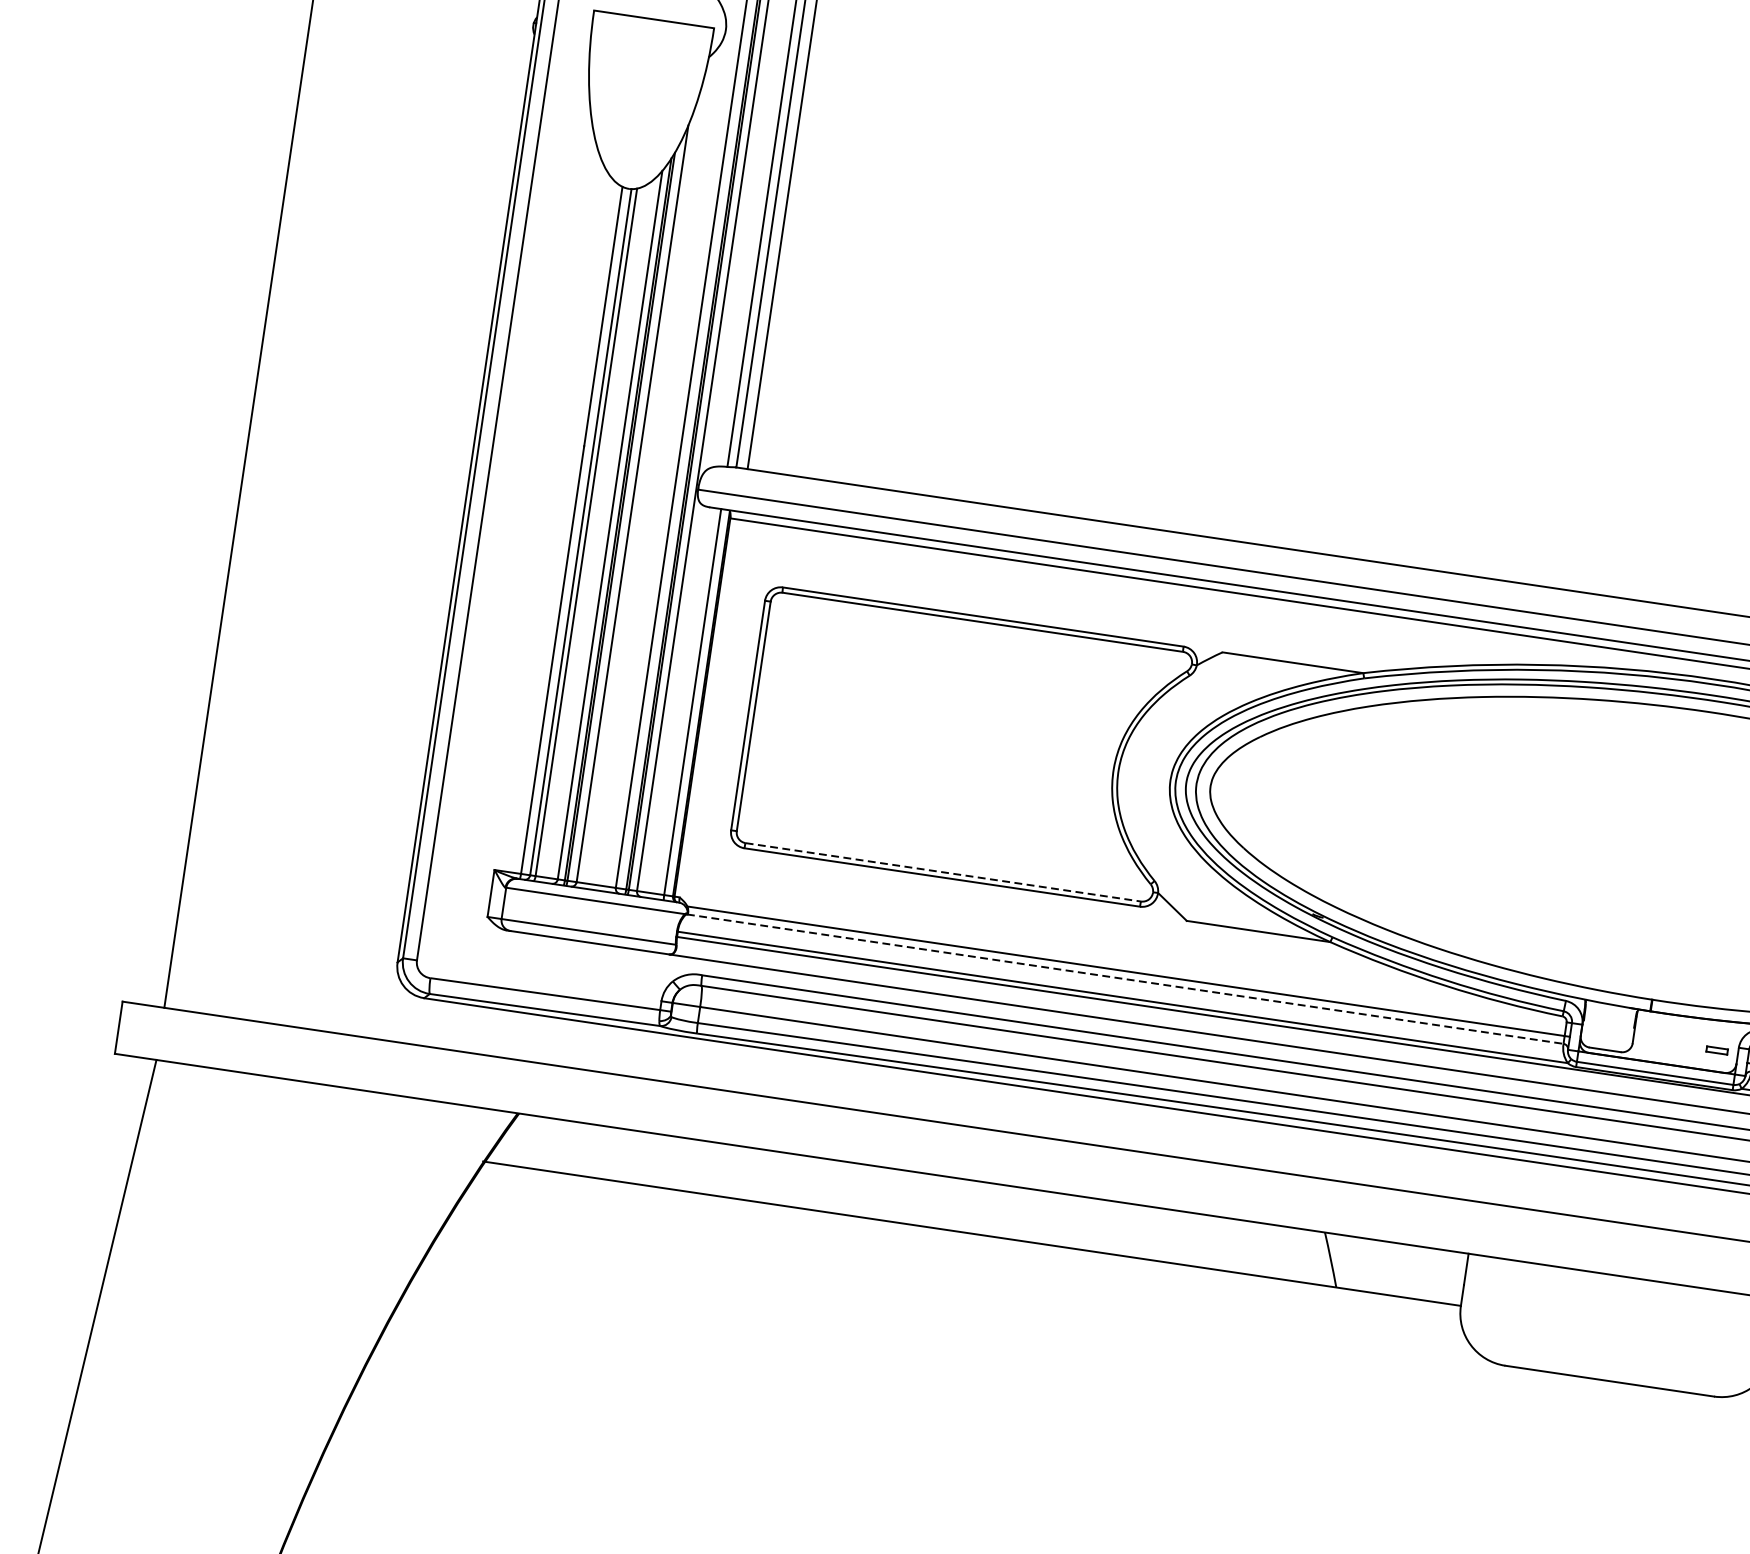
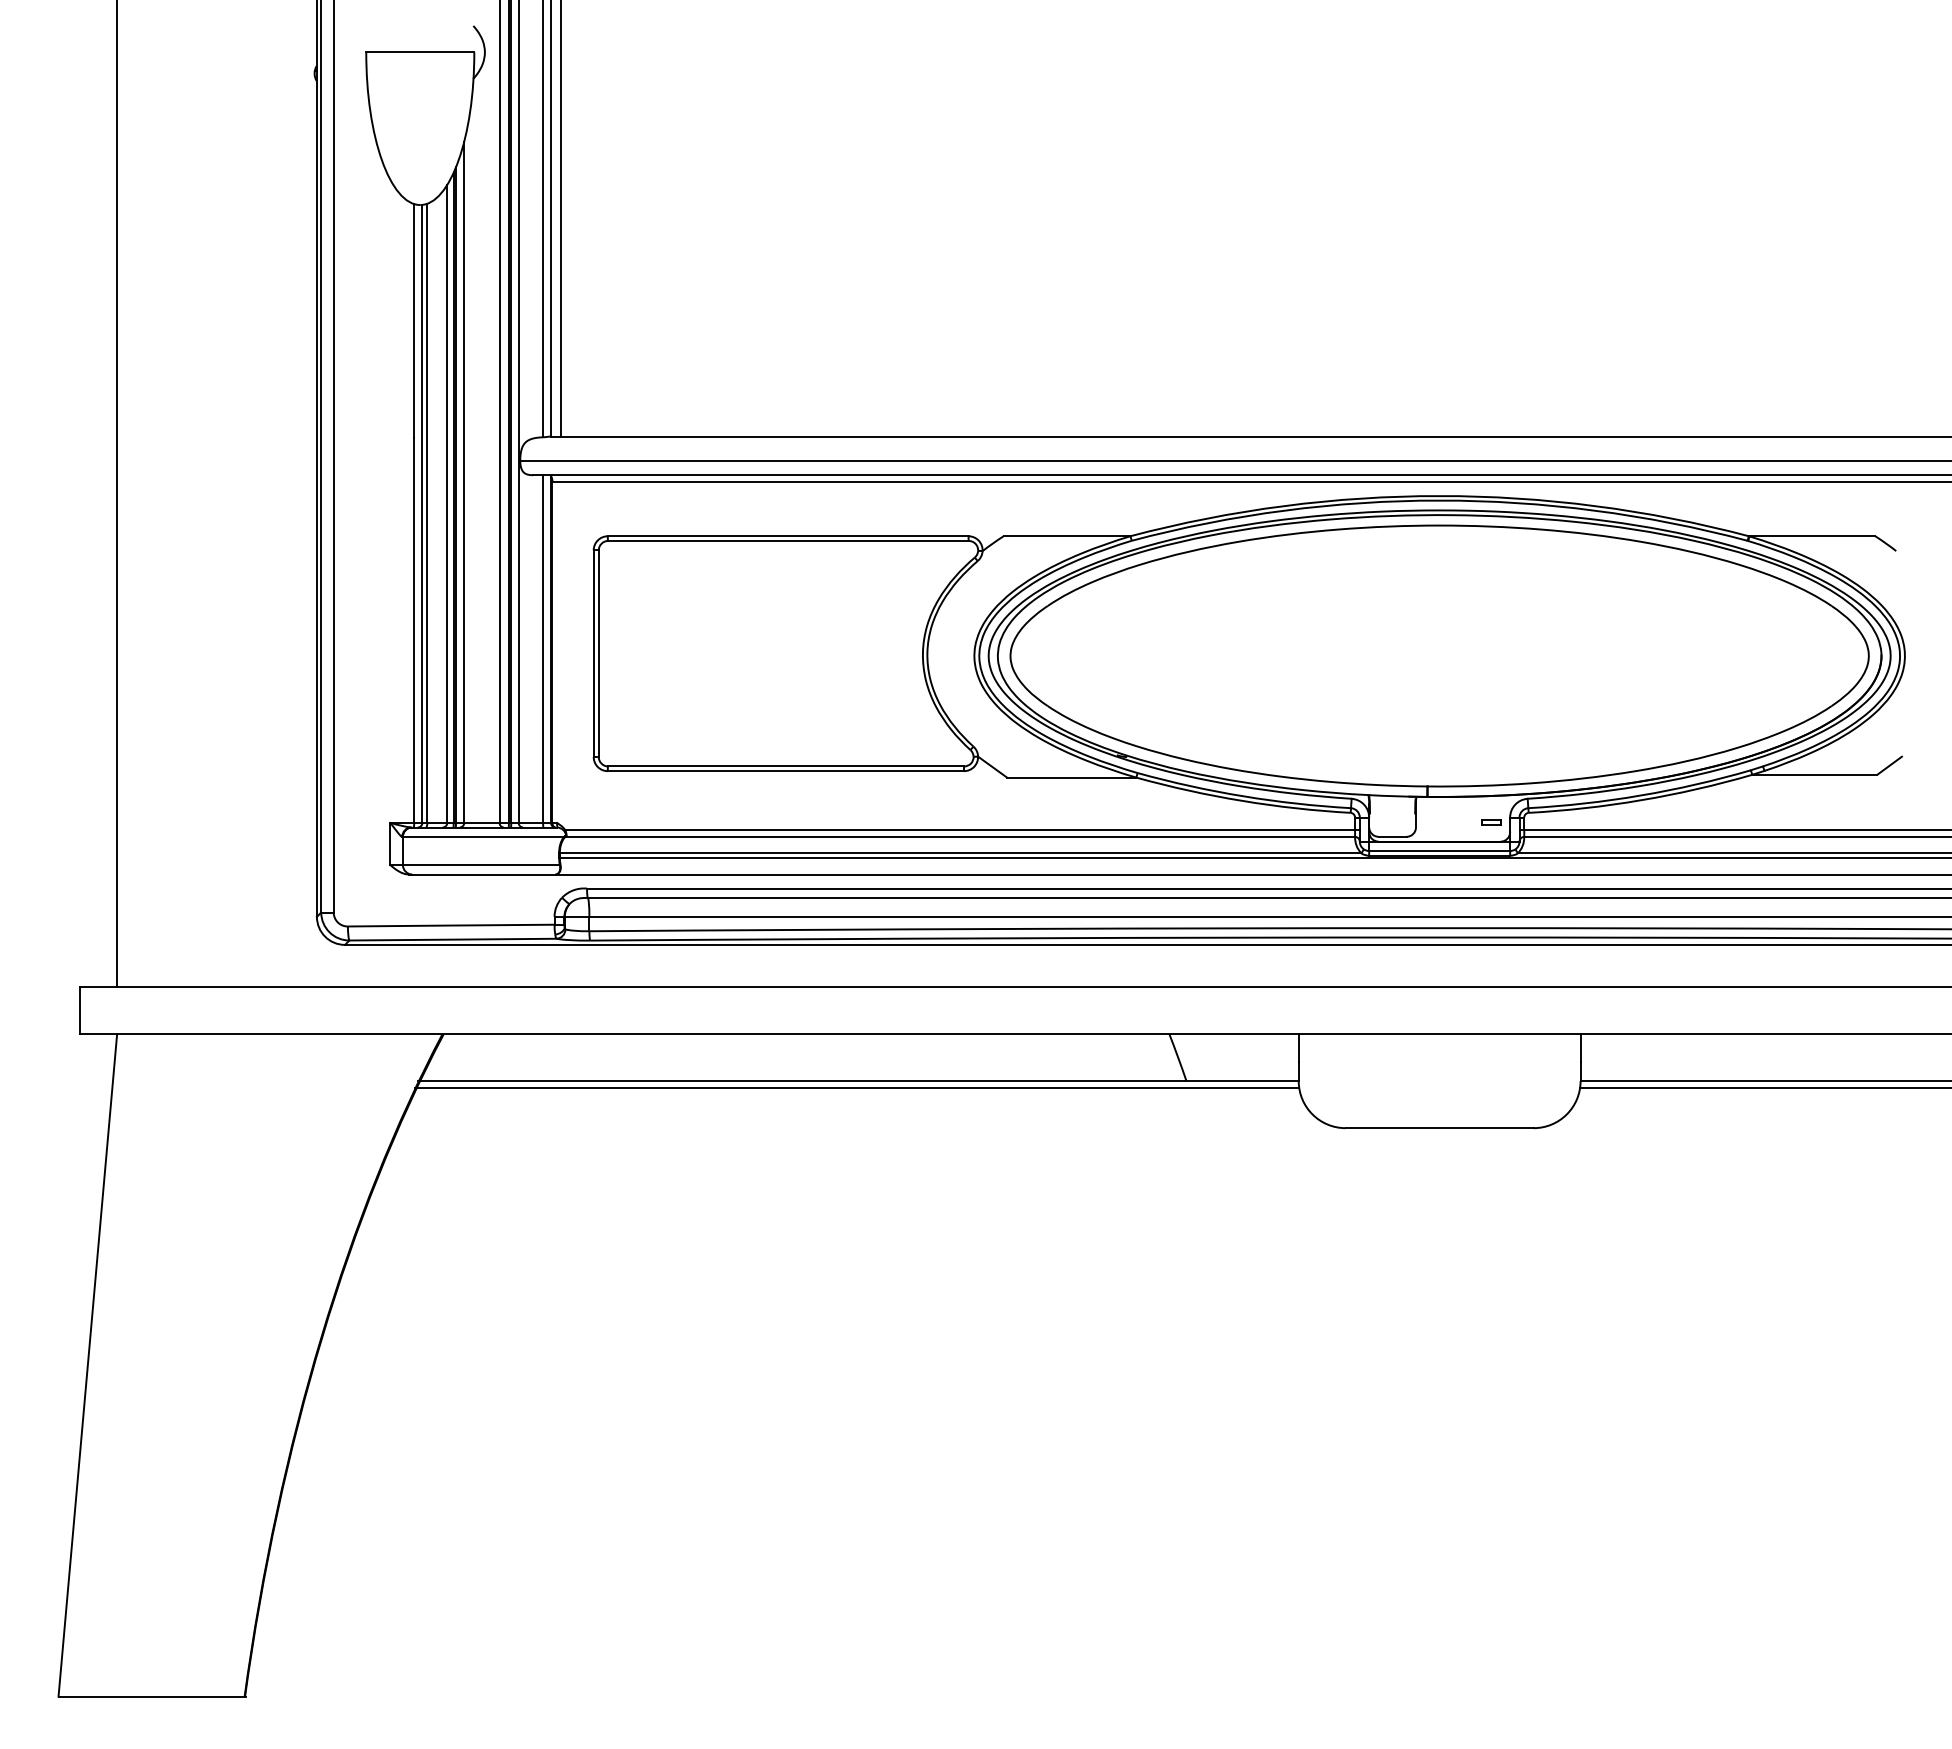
line: (943, 872) -> (786, 766), dashed -> solid
line: (1125, 978) -> (960, 836), dashed -> solid
line: (968, 1241) -> (856, 1088), added

